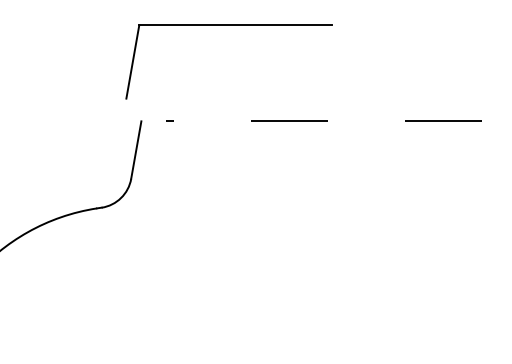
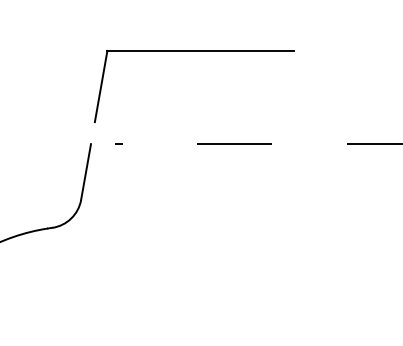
part: (228, 25) -> (193, 51), moved

